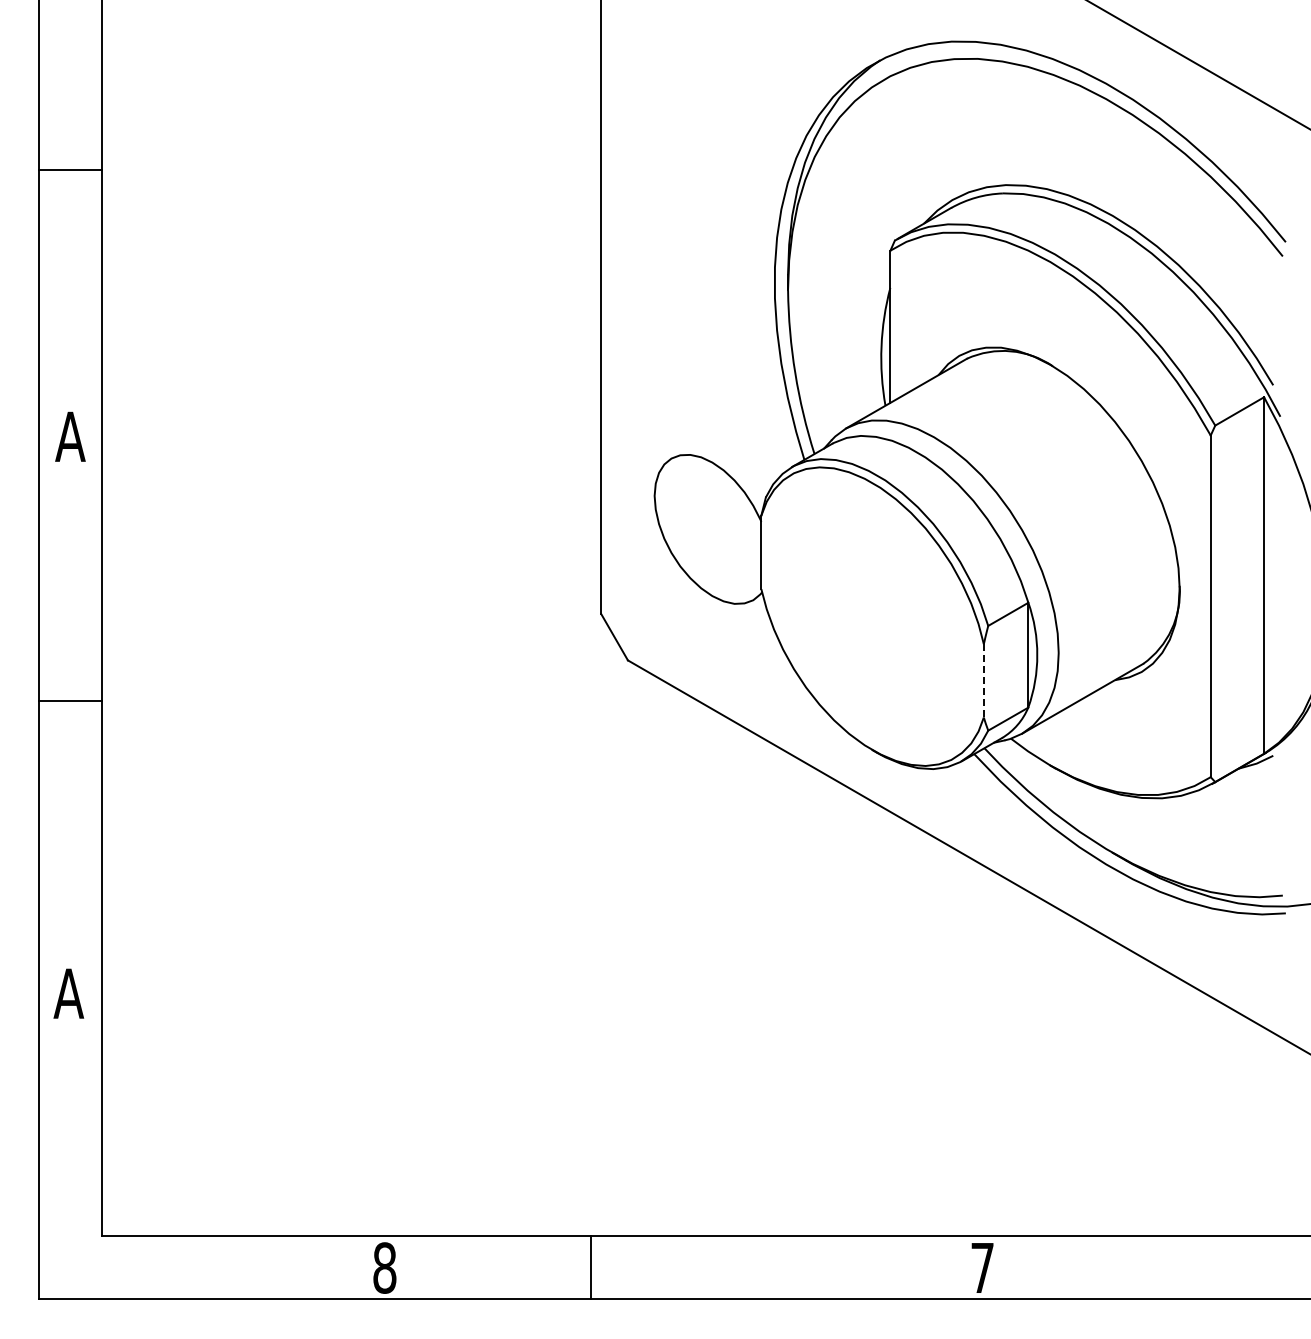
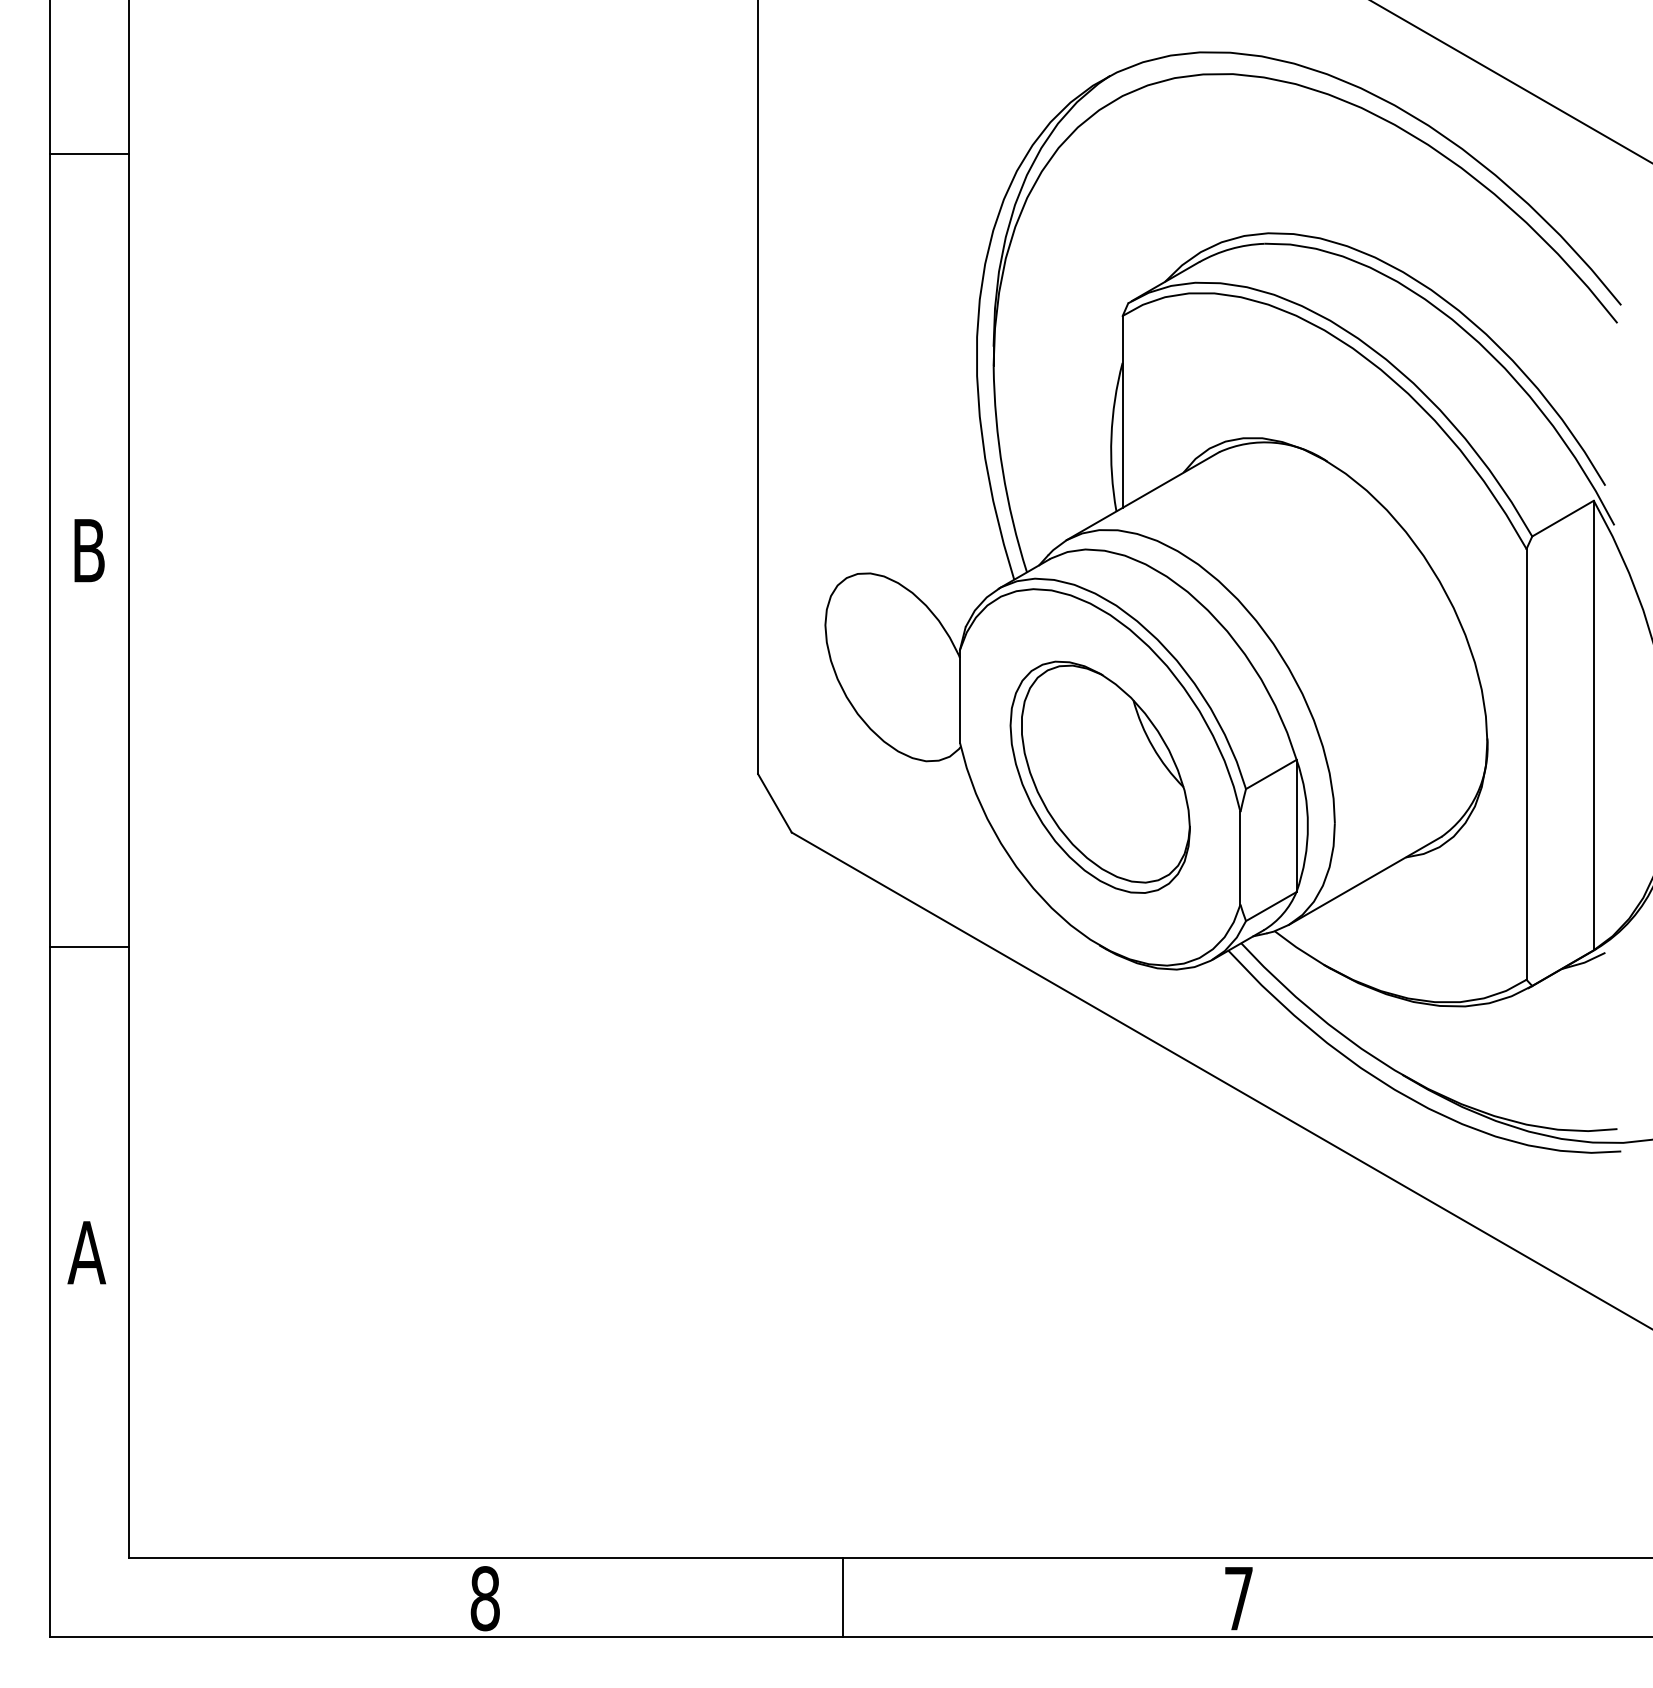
line: (70, 170) -> (88, 154), moved
text: (70, 436) -> (88, 550), A -> B
part: (872, 616) -> (1100, 777), added
line: (983, 680) -> (1240, 857), dashed -> solid
line: (70, 701) -> (88, 947), moved
line: (590, 1266) -> (842, 1596), moved

